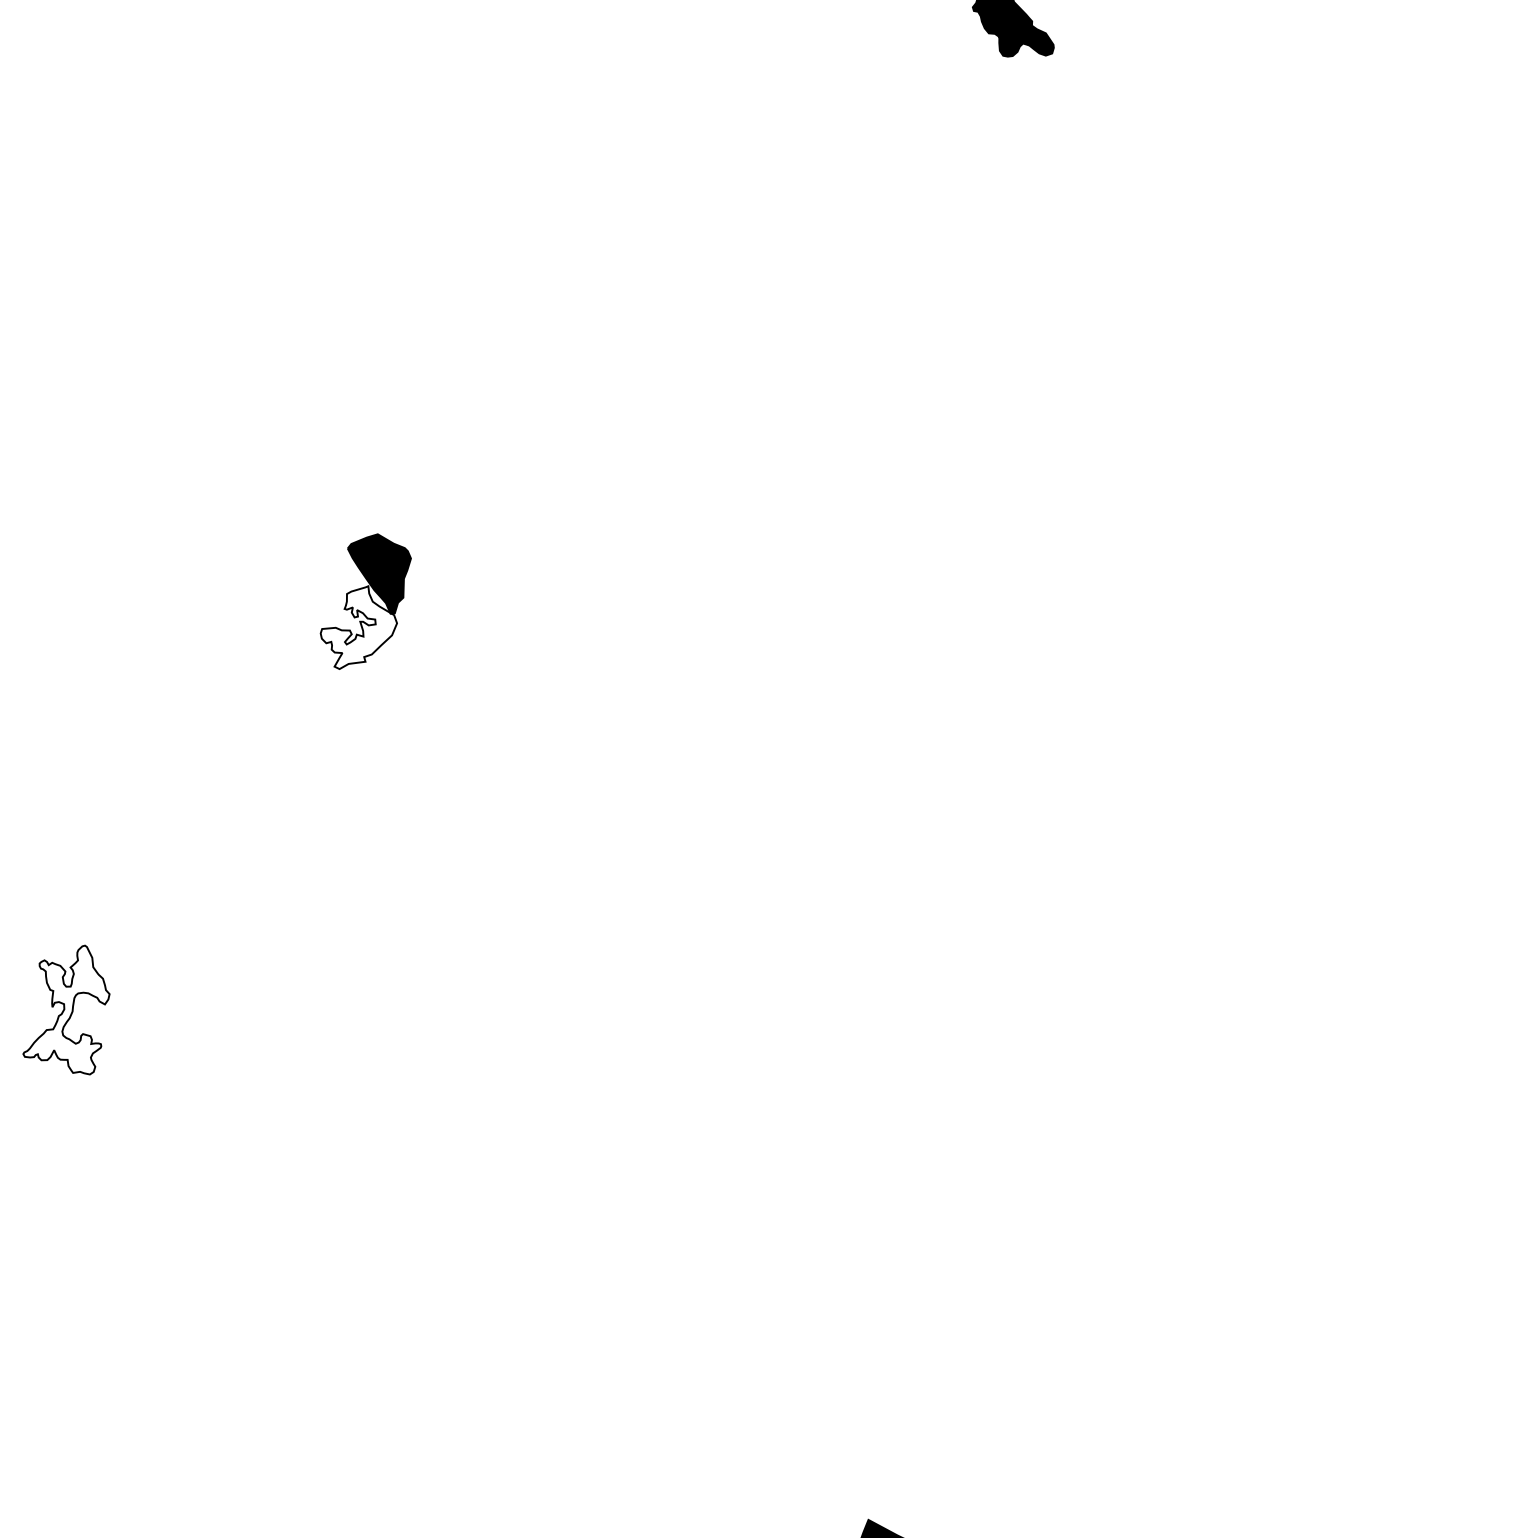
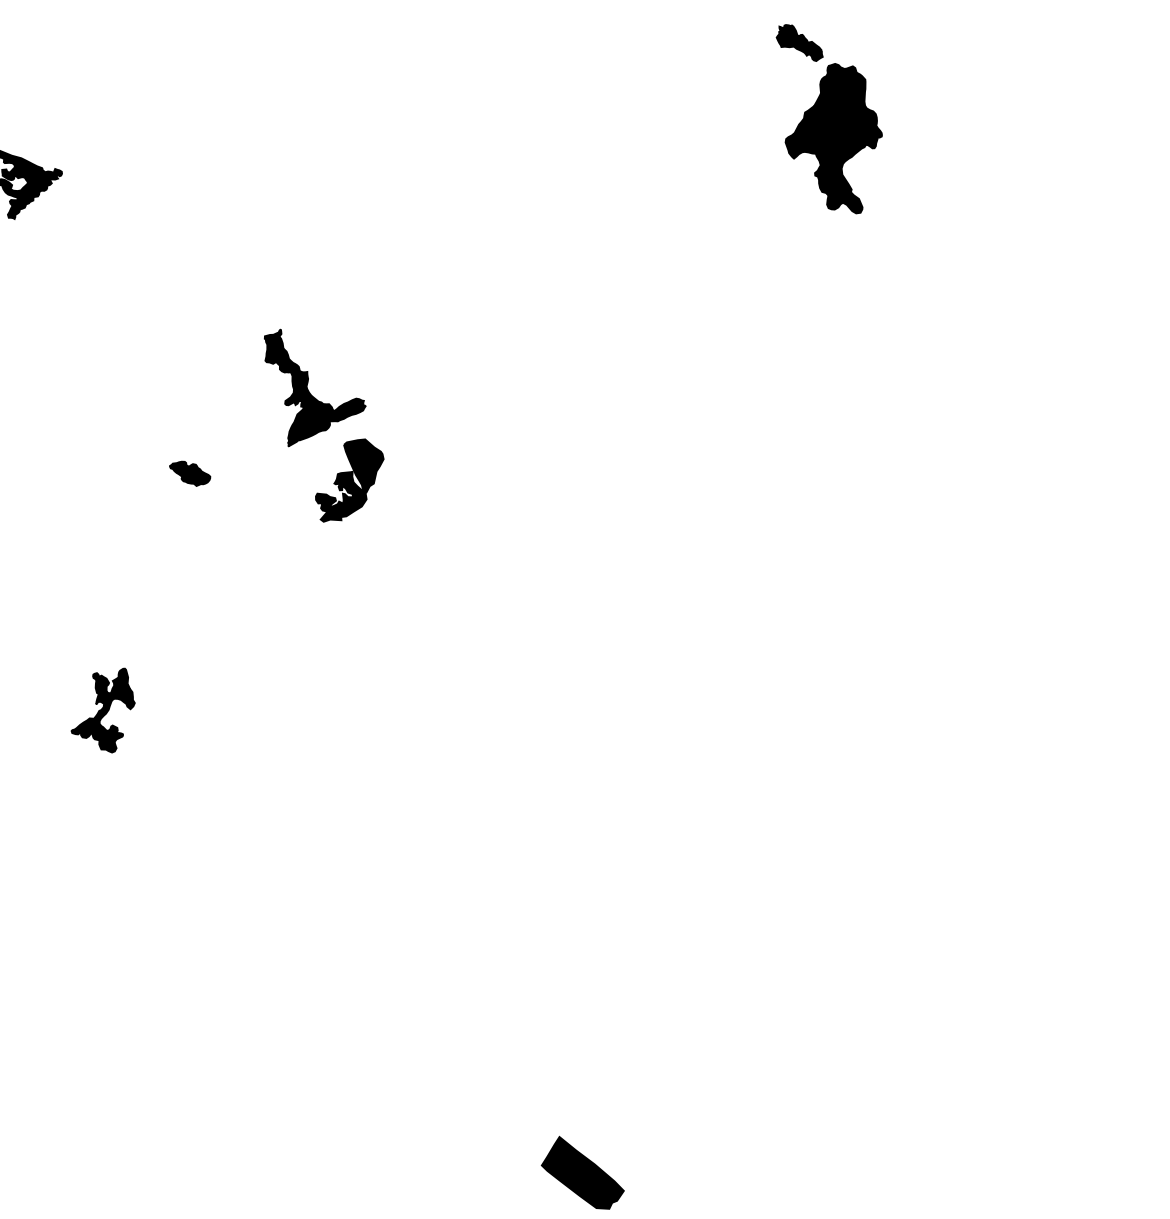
part: (282, 479) -> (310, 392), added
fill: (357, 626) -> (340, 496), added
part: (126, 635) -> (190, 473), added
fill: (63, 1014) -> (102, 710), added

